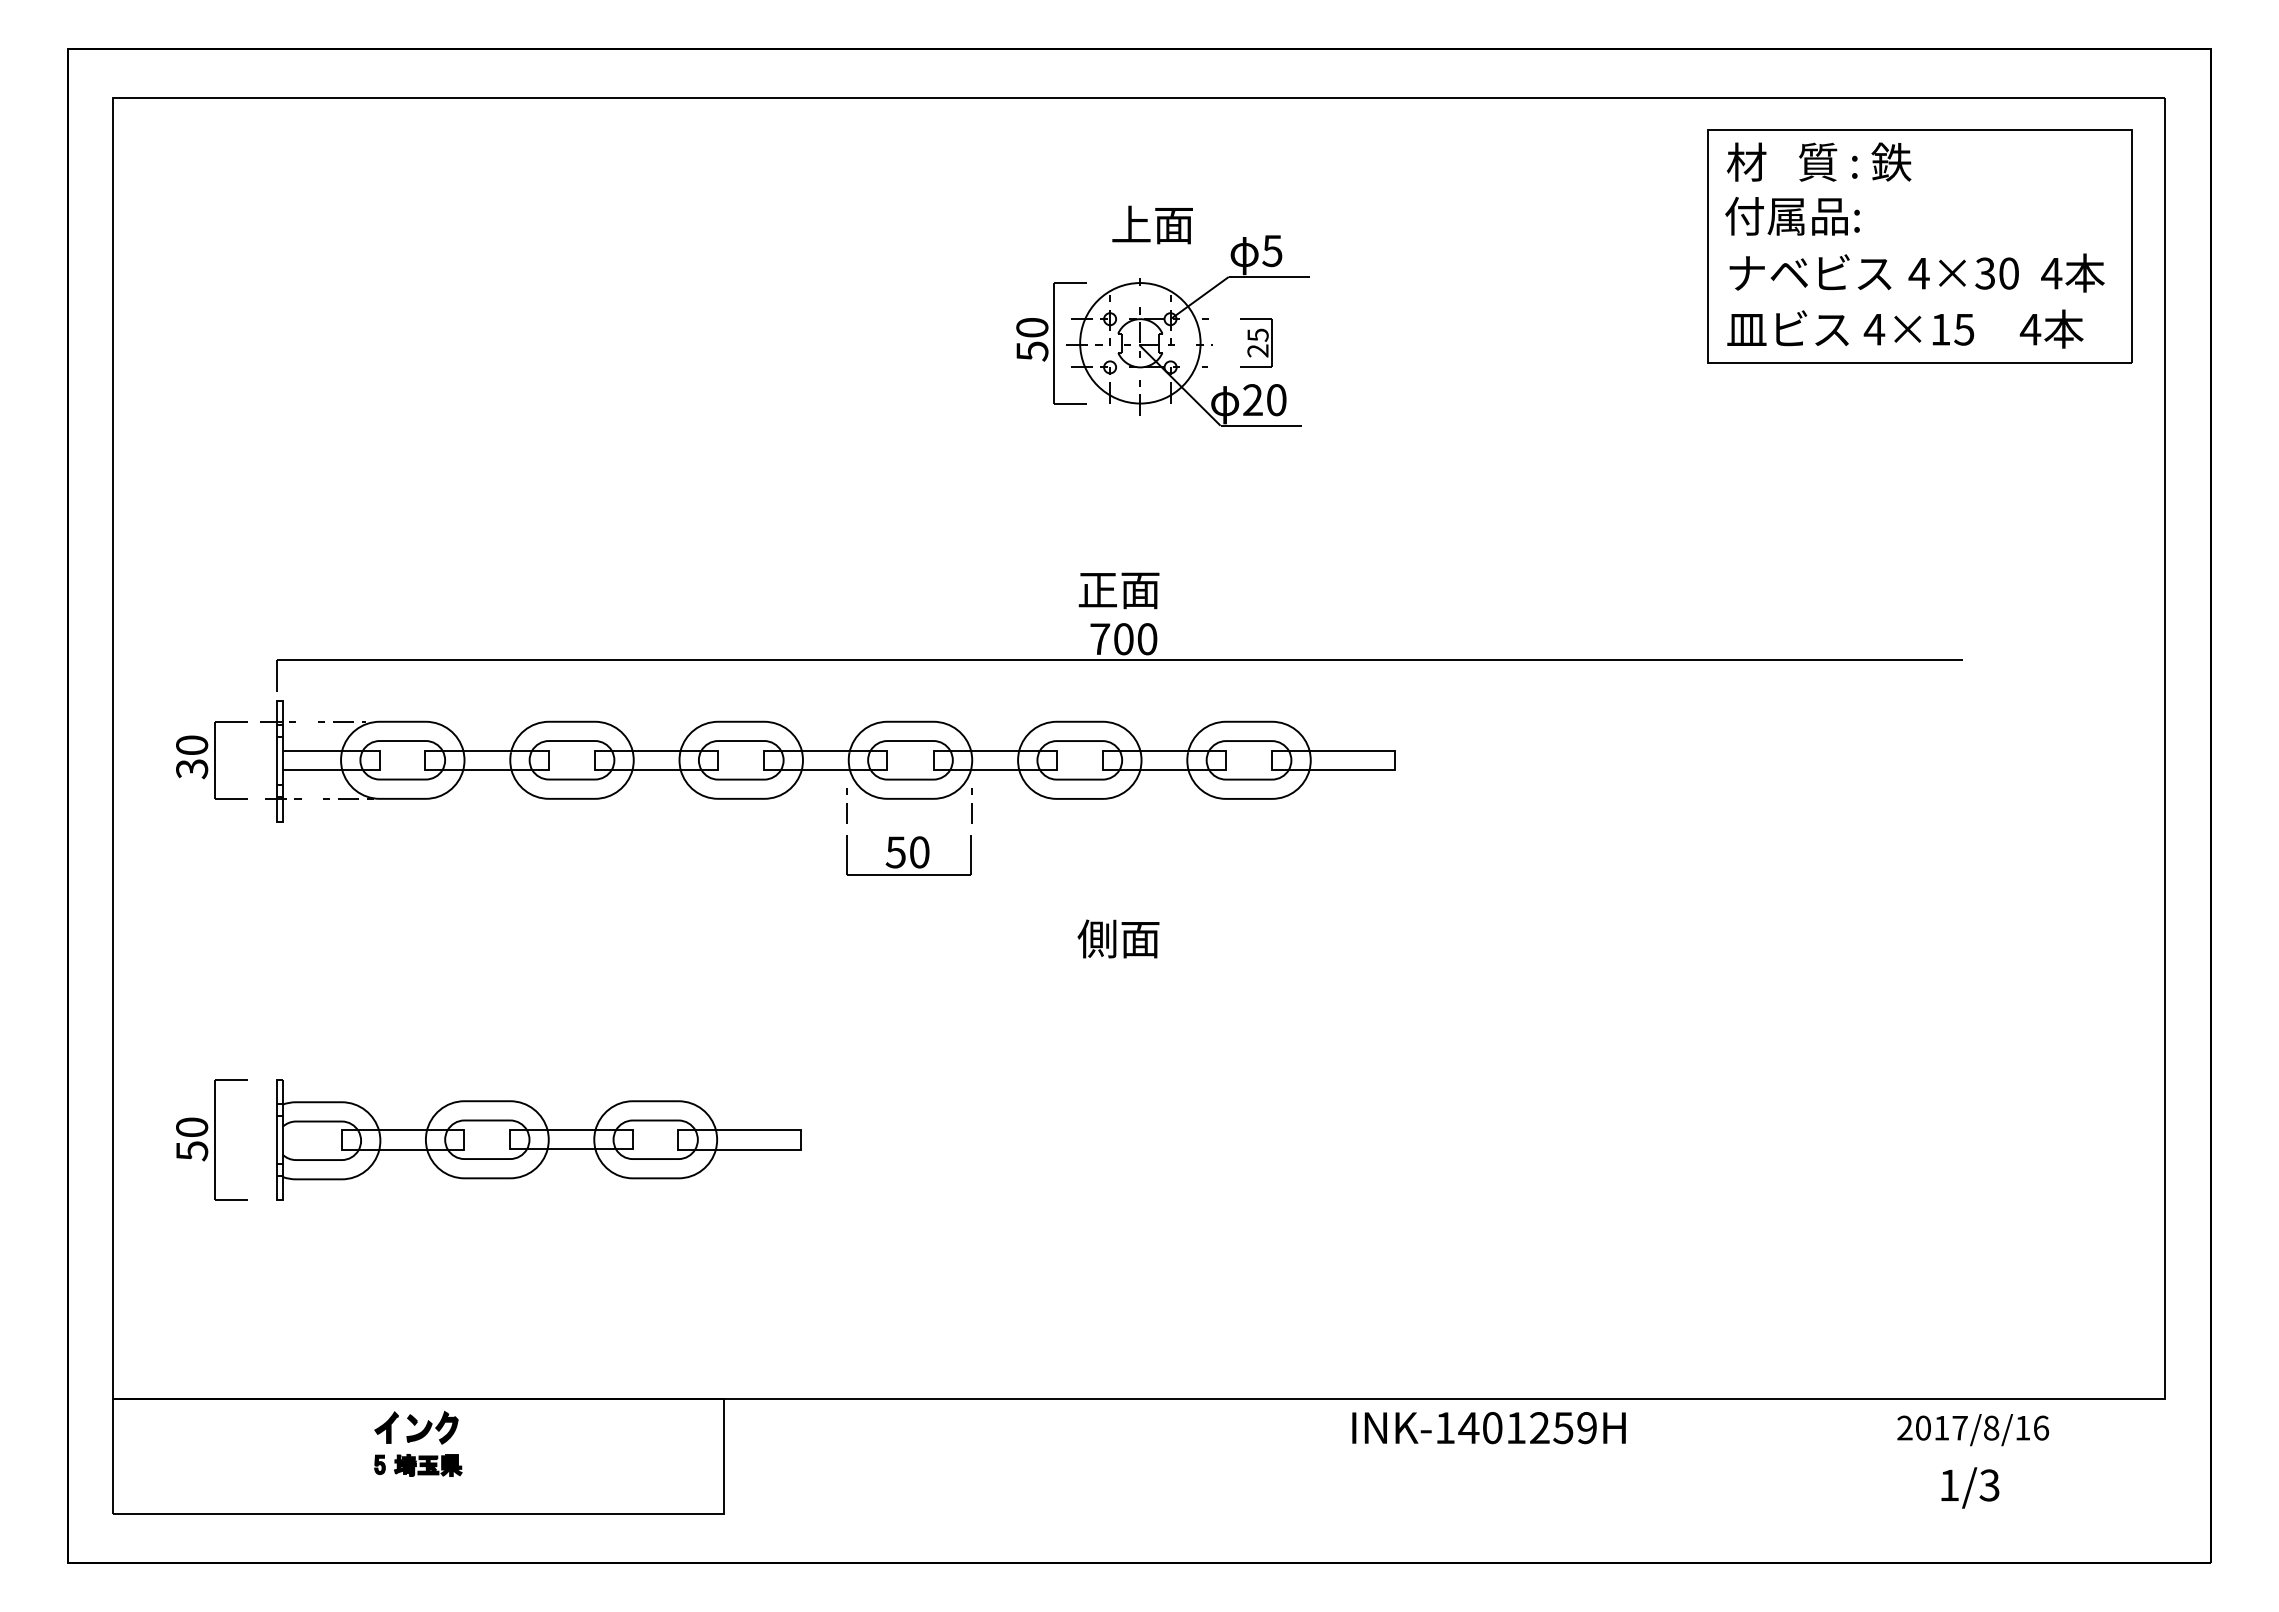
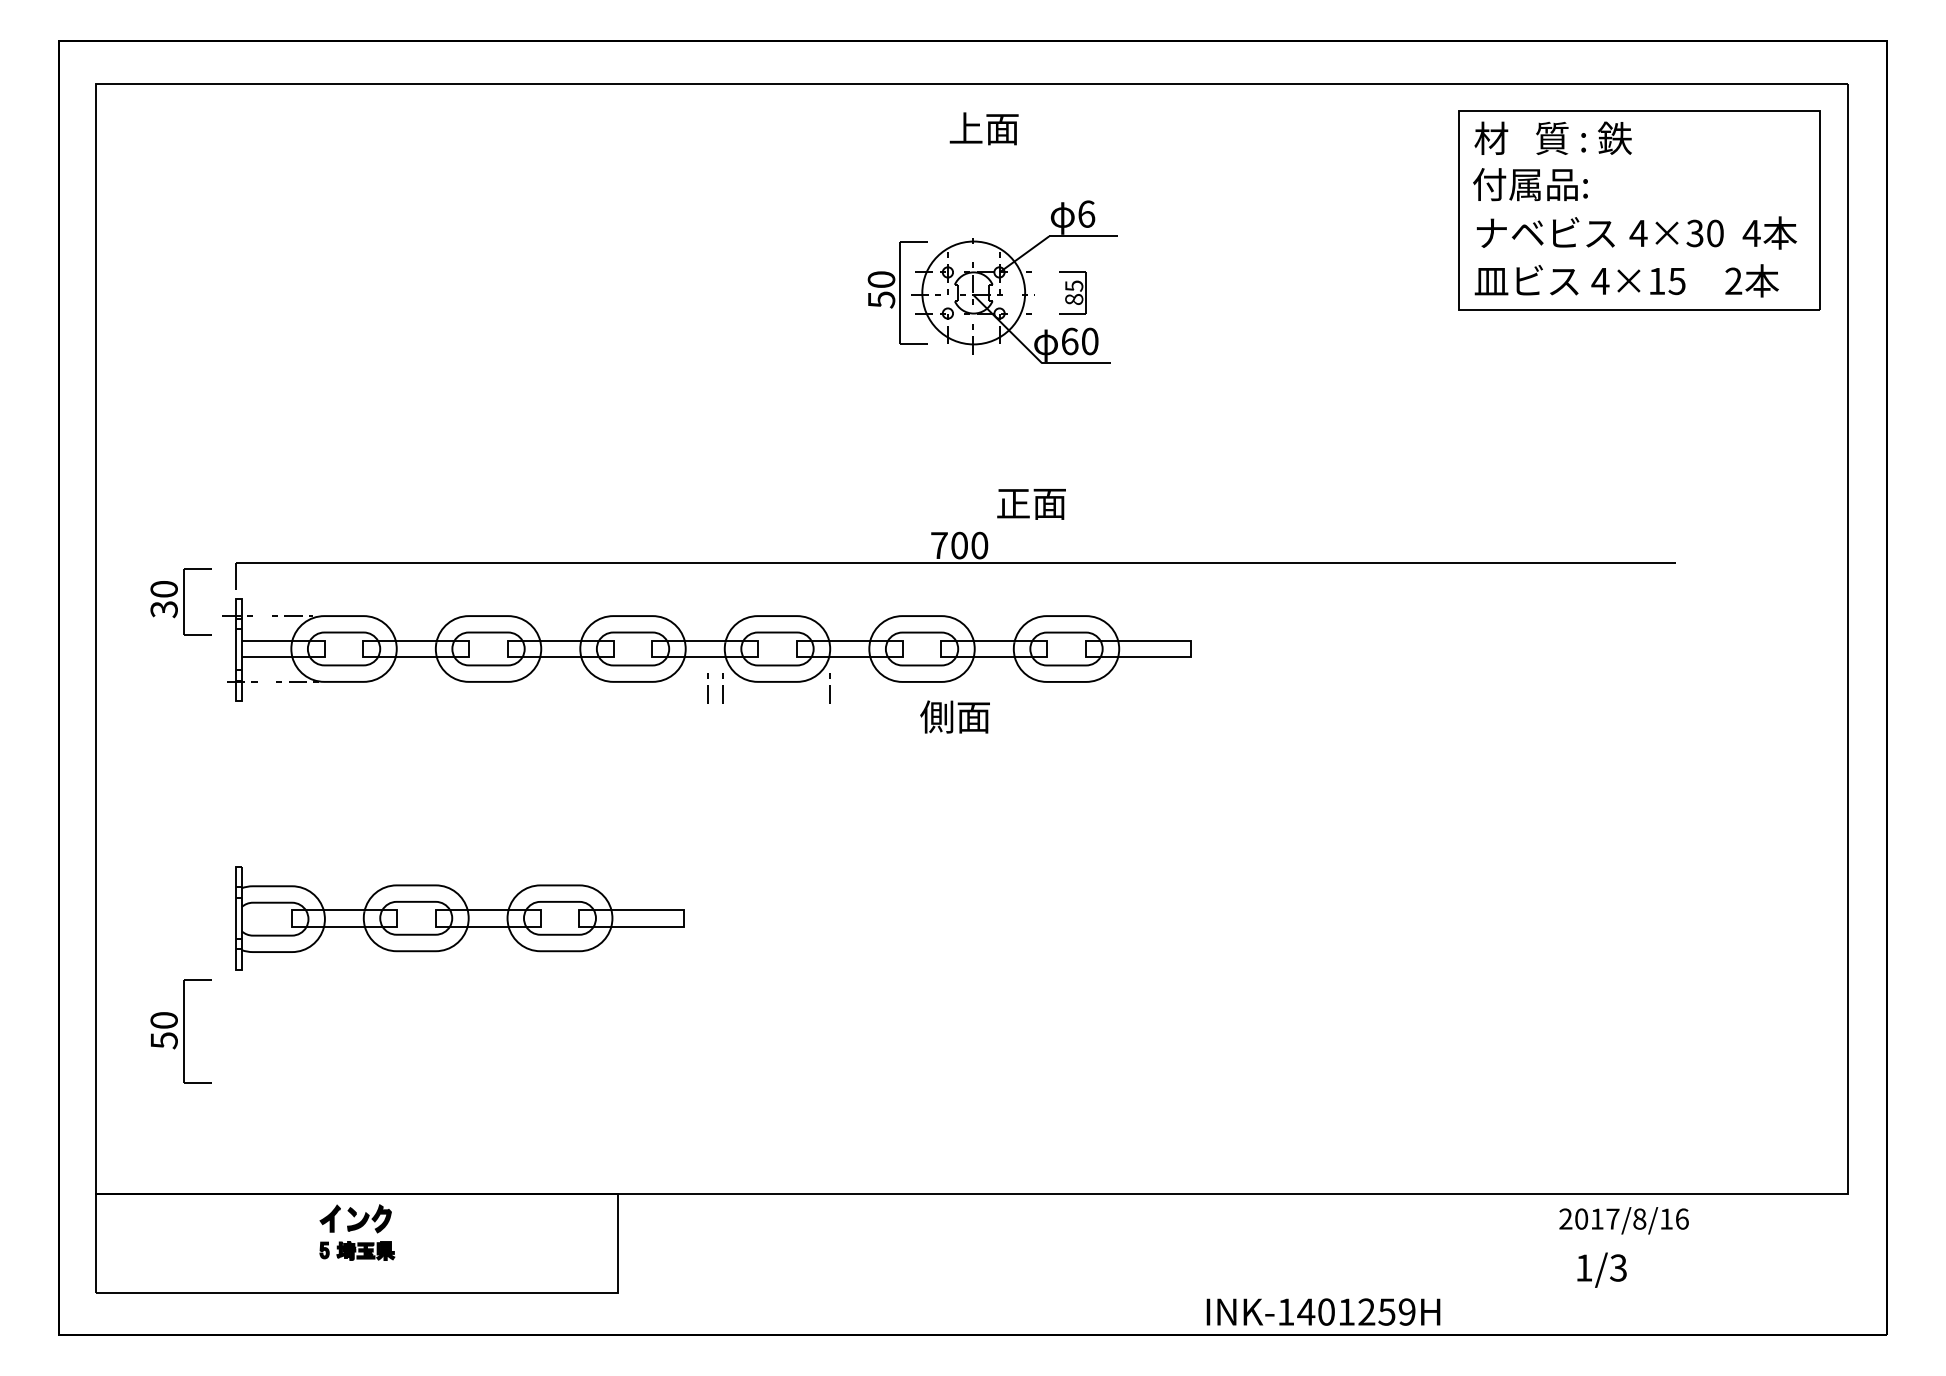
text: (1152, 224) -> (984, 128), moved
text: (1272, 250) -> (1086, 213), 5 -> 6
text: (2030, 329) -> (1733, 281), 4 -> 2
text: (1257, 350) -> (1073, 299), 25 -> 85
text: (1253, 400) -> (1070, 341), 20 -> 60
text: (1118, 590) -> (1031, 504), moved
part: (211, 760) -> (180, 602), moved
line: (828, 805) -> (707, 687), added
part: (908, 855) -> (775, 730), removed
text: (1118, 938) -> (955, 716), moved
part: (211, 1139) -> (180, 1030), moved
part: (538, 1139) -> (459, 918), moved
text: (1488, 1428) -> (1323, 1312), moved
text: (1973, 1430) -> (1624, 1221), moved
text: (1970, 1487) -> (1602, 1269), moved

